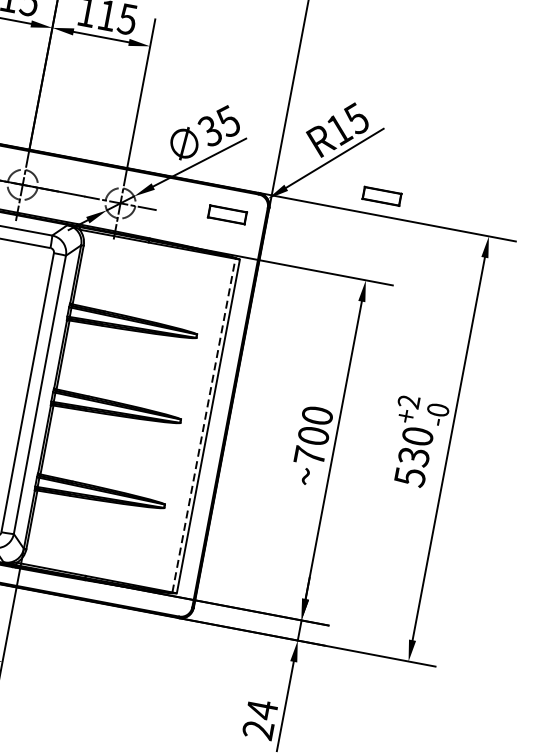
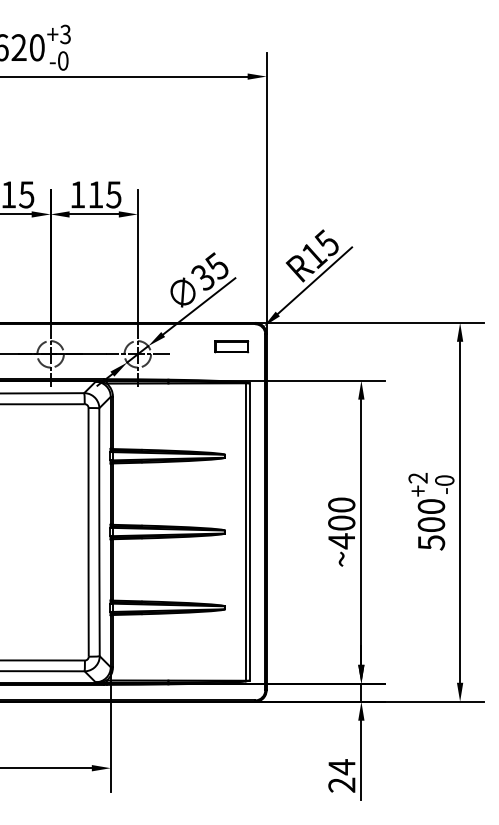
part: (381, 195) -> (361, 305), removed
line: (203, 426) -> (245, 532), dashed -> solid
text: (309, 456) -> (341, 541), ~700 -> ~400
text: (414, 456) -> (431, 524), 530 -> 500

